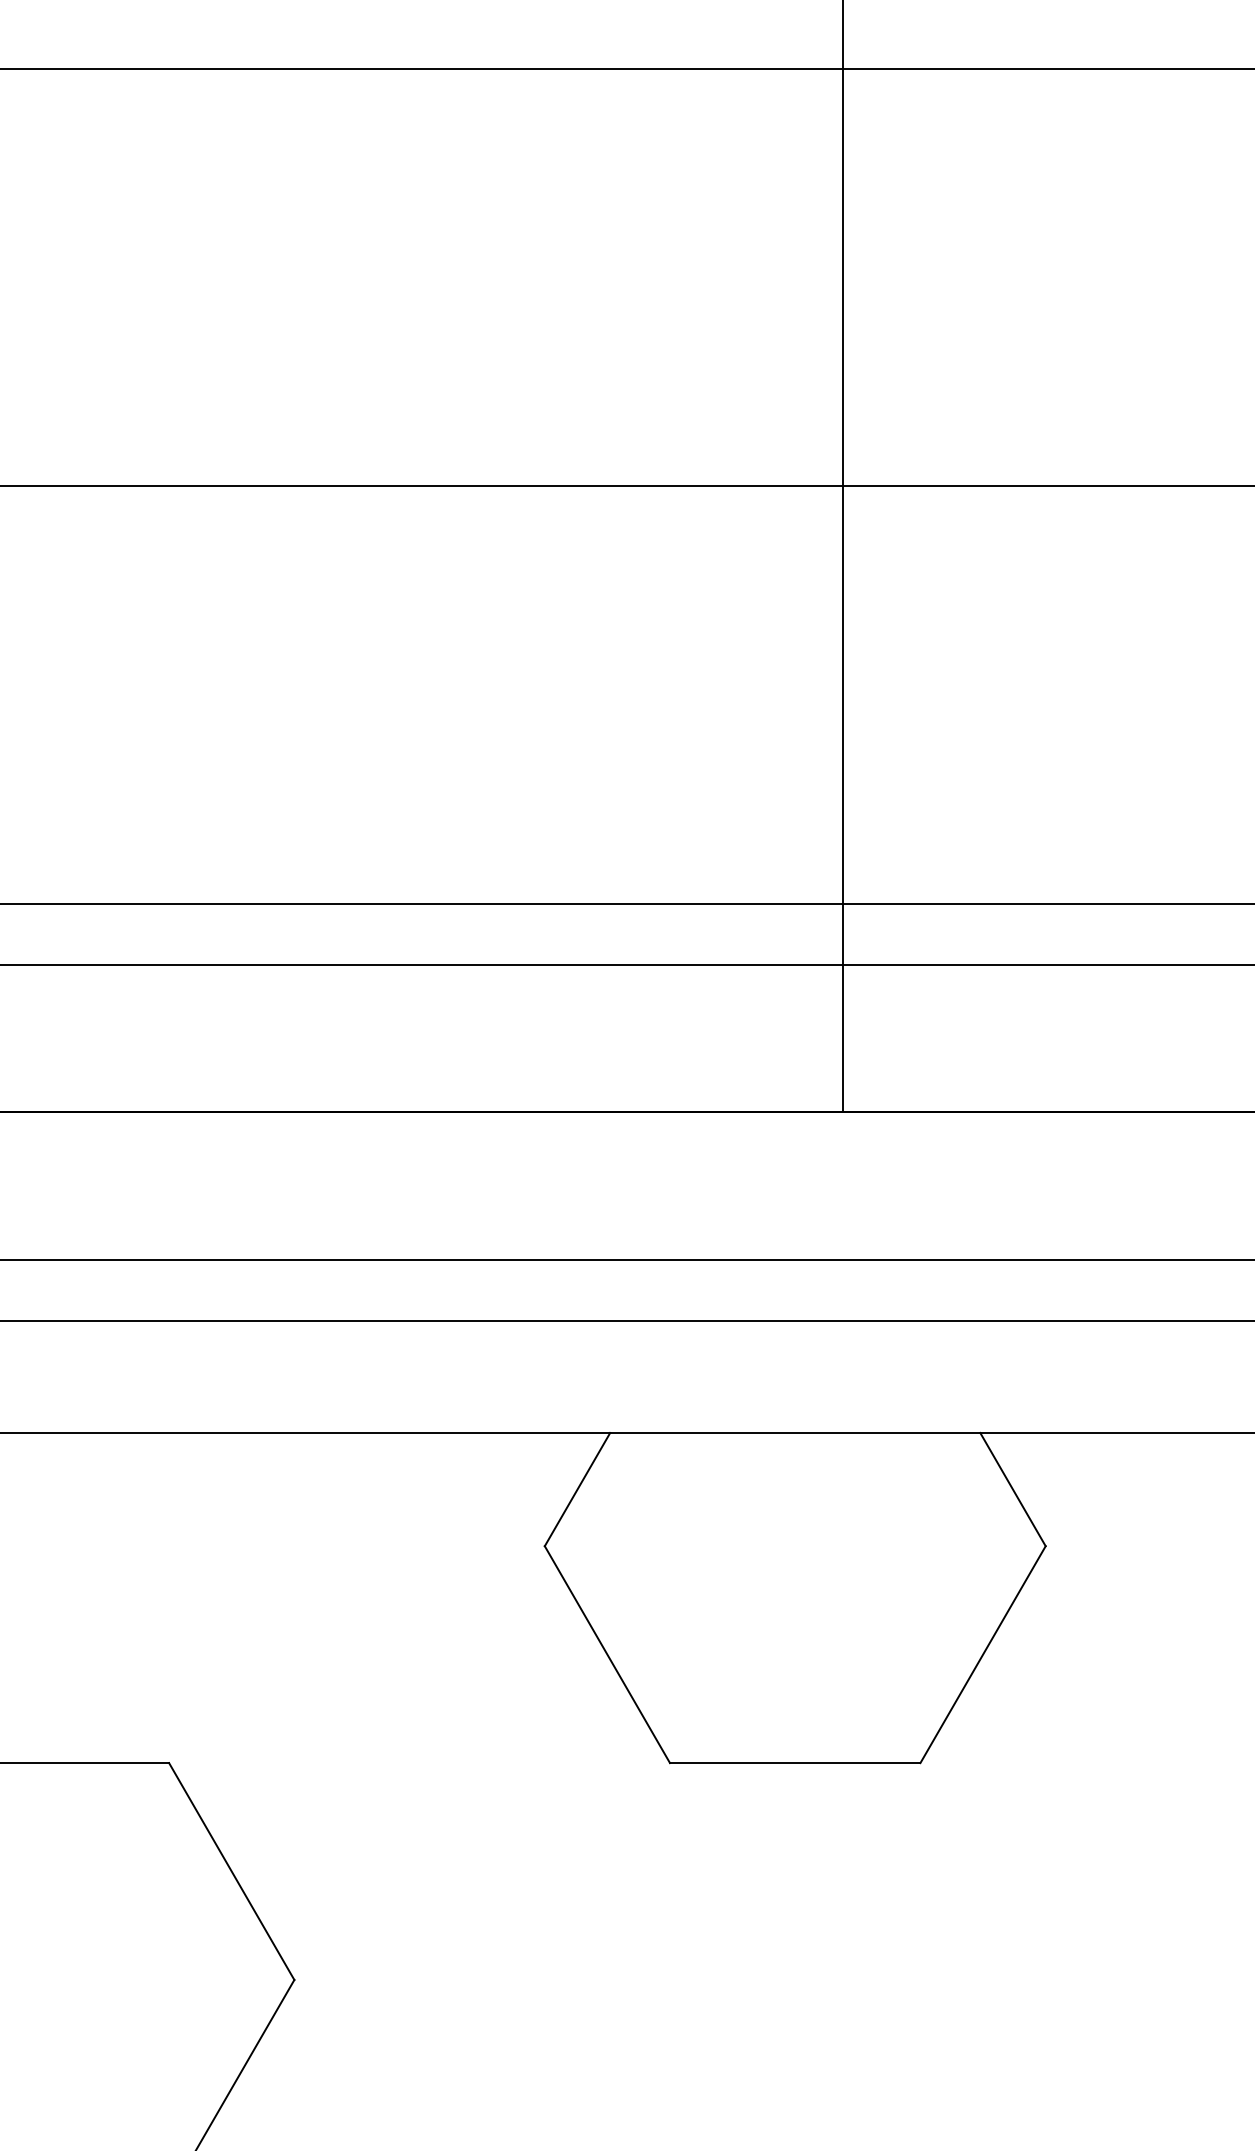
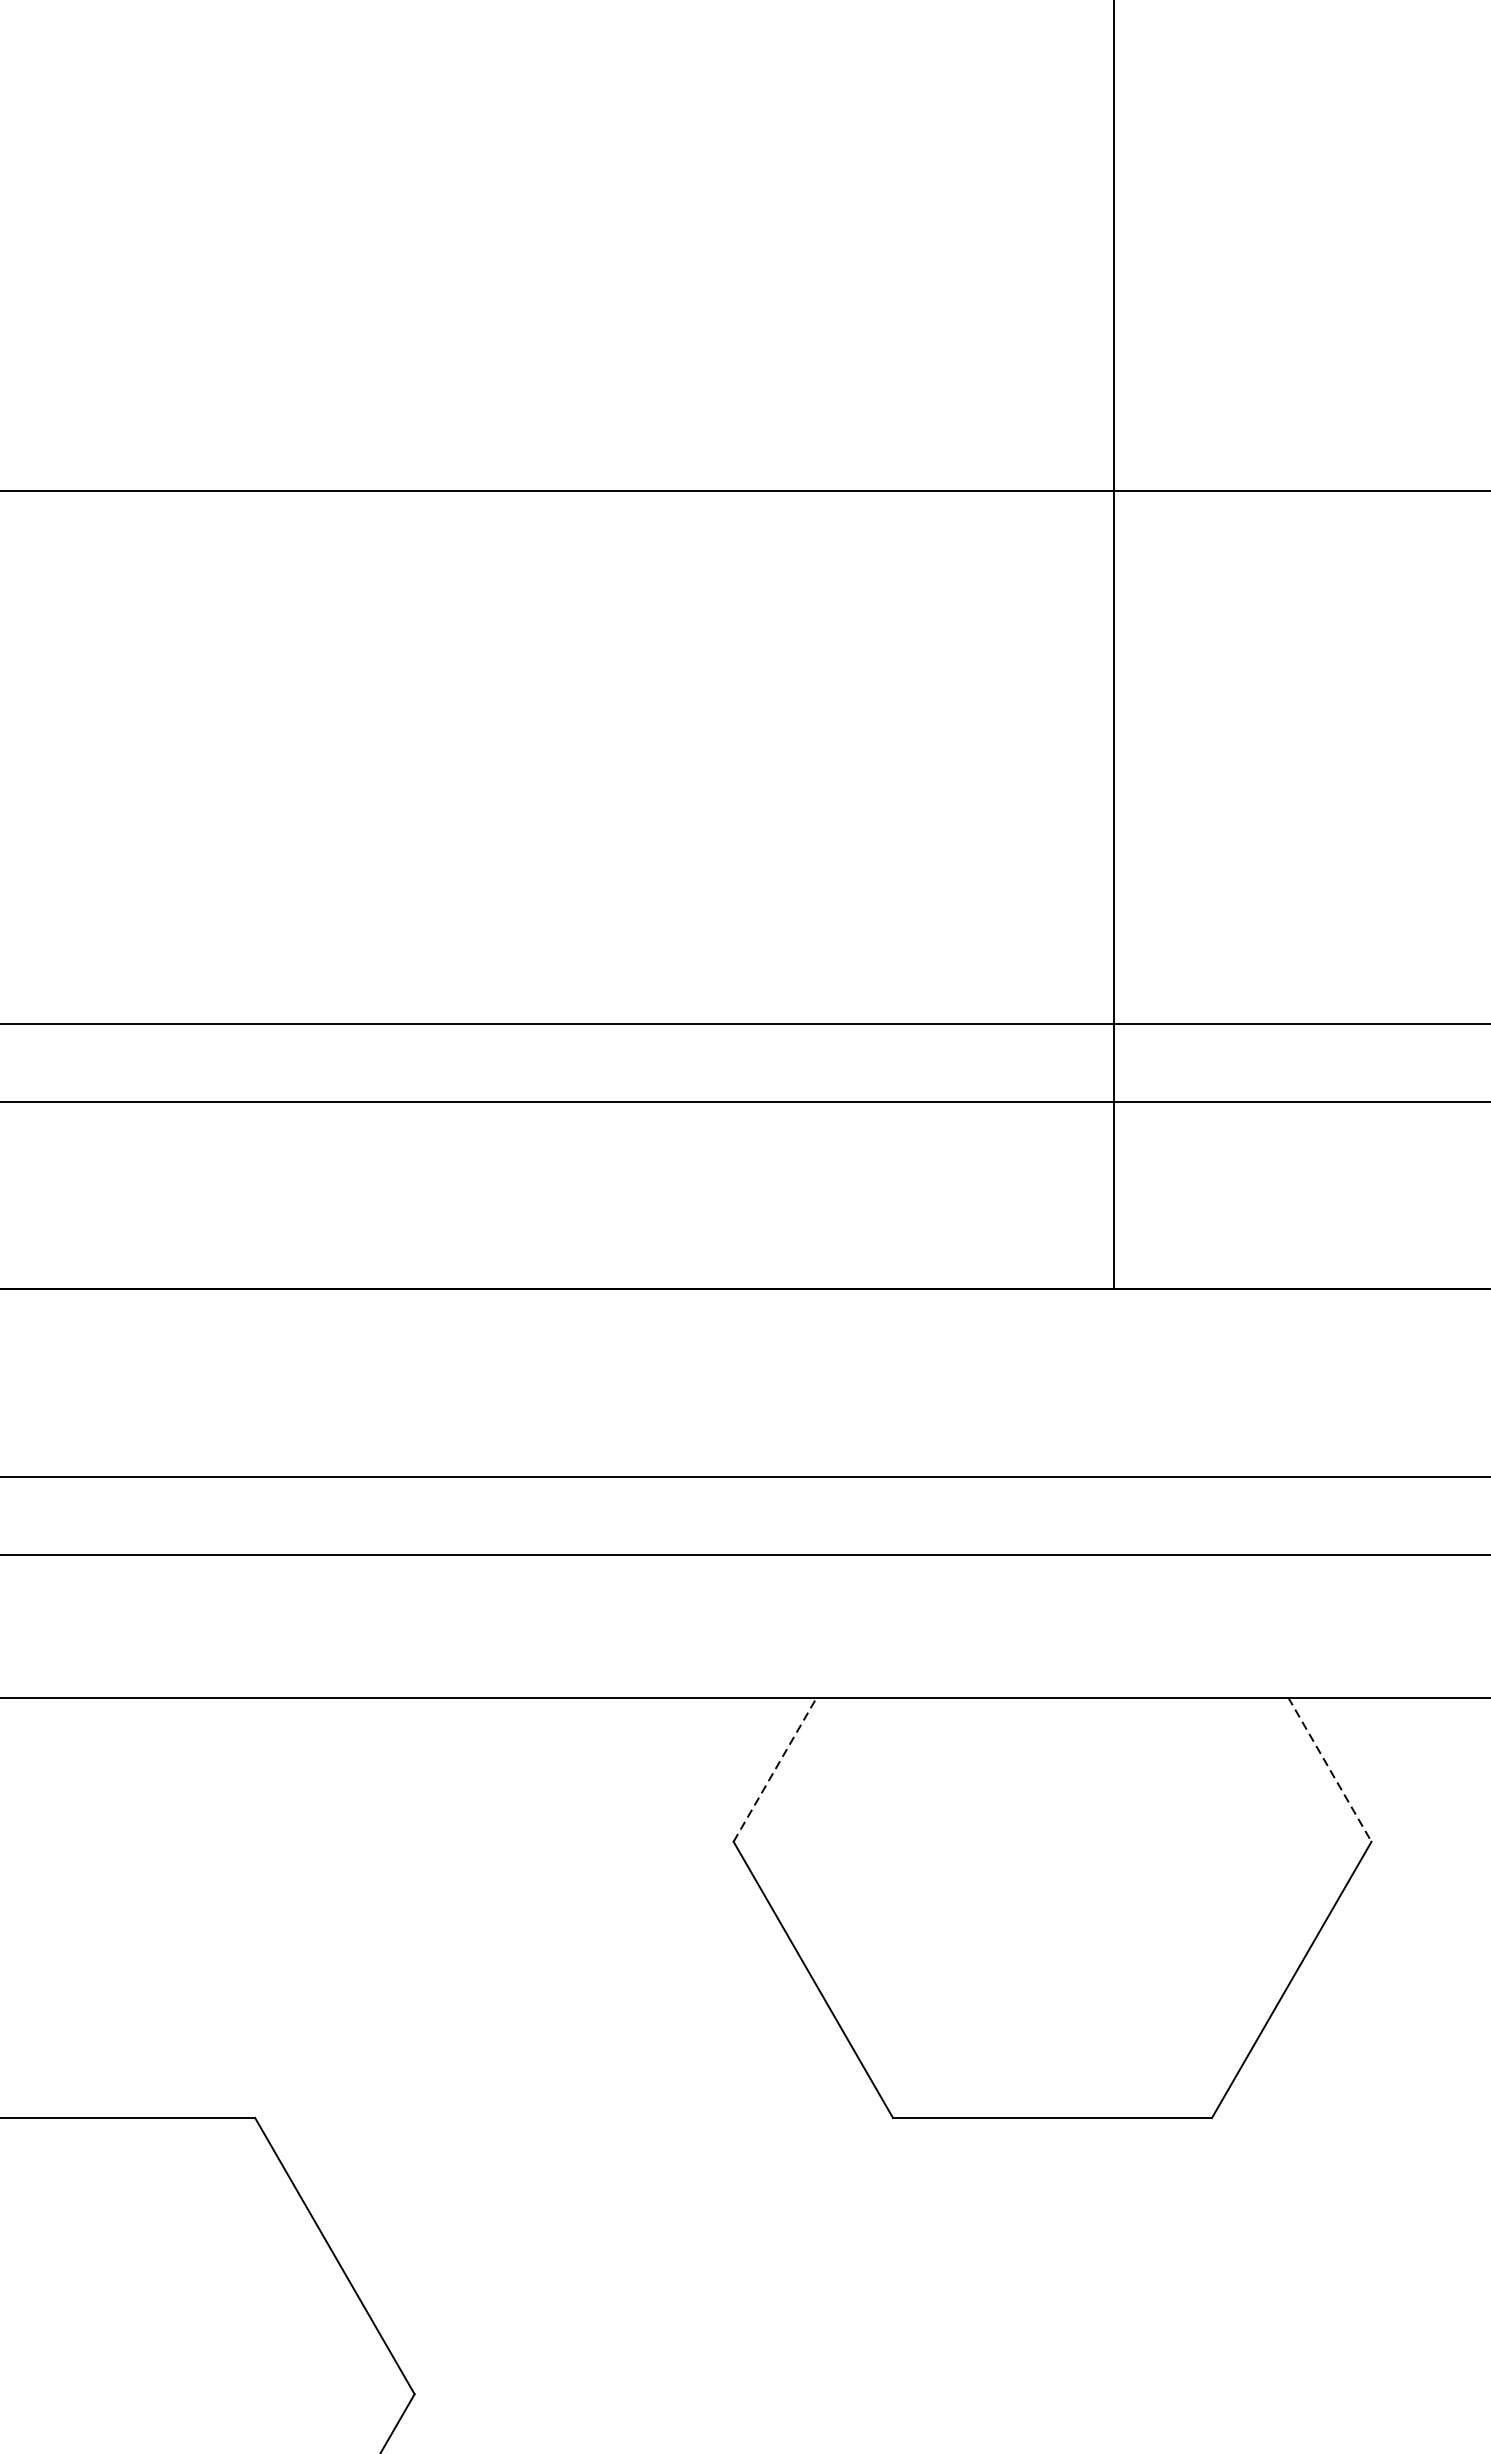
line: (577, 1489) -> (775, 1769), solid -> dashed
line: (1013, 1490) -> (1330, 1770), solid -> dashed

